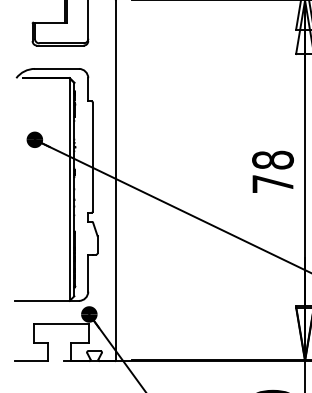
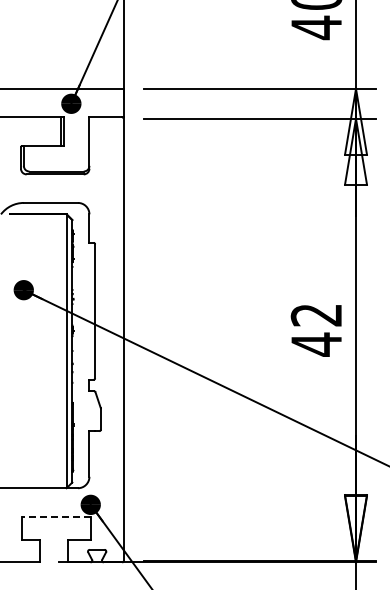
text: (272, 171) -> (316, 329), 78 -> 42
line: (61, 323) -> (56, 516), solid -> dashed

